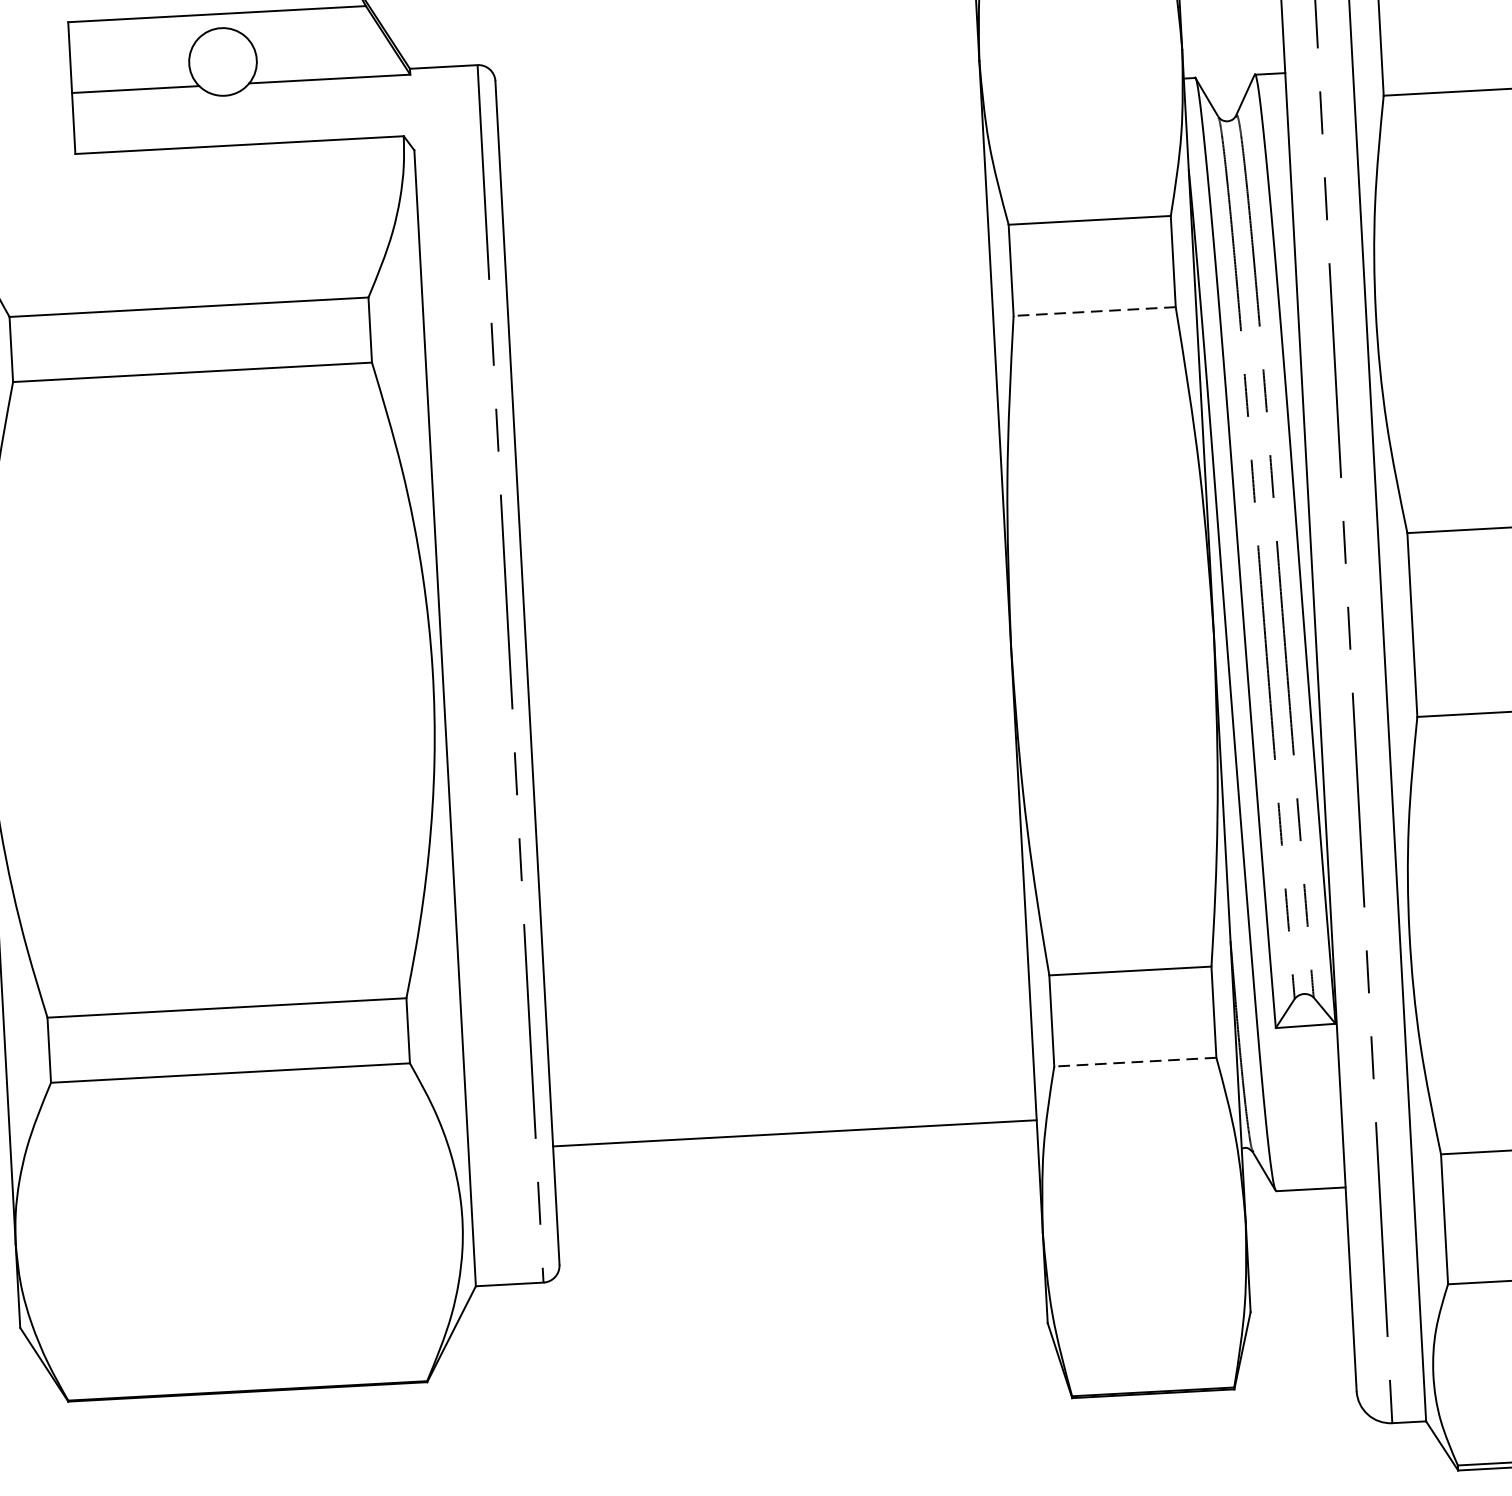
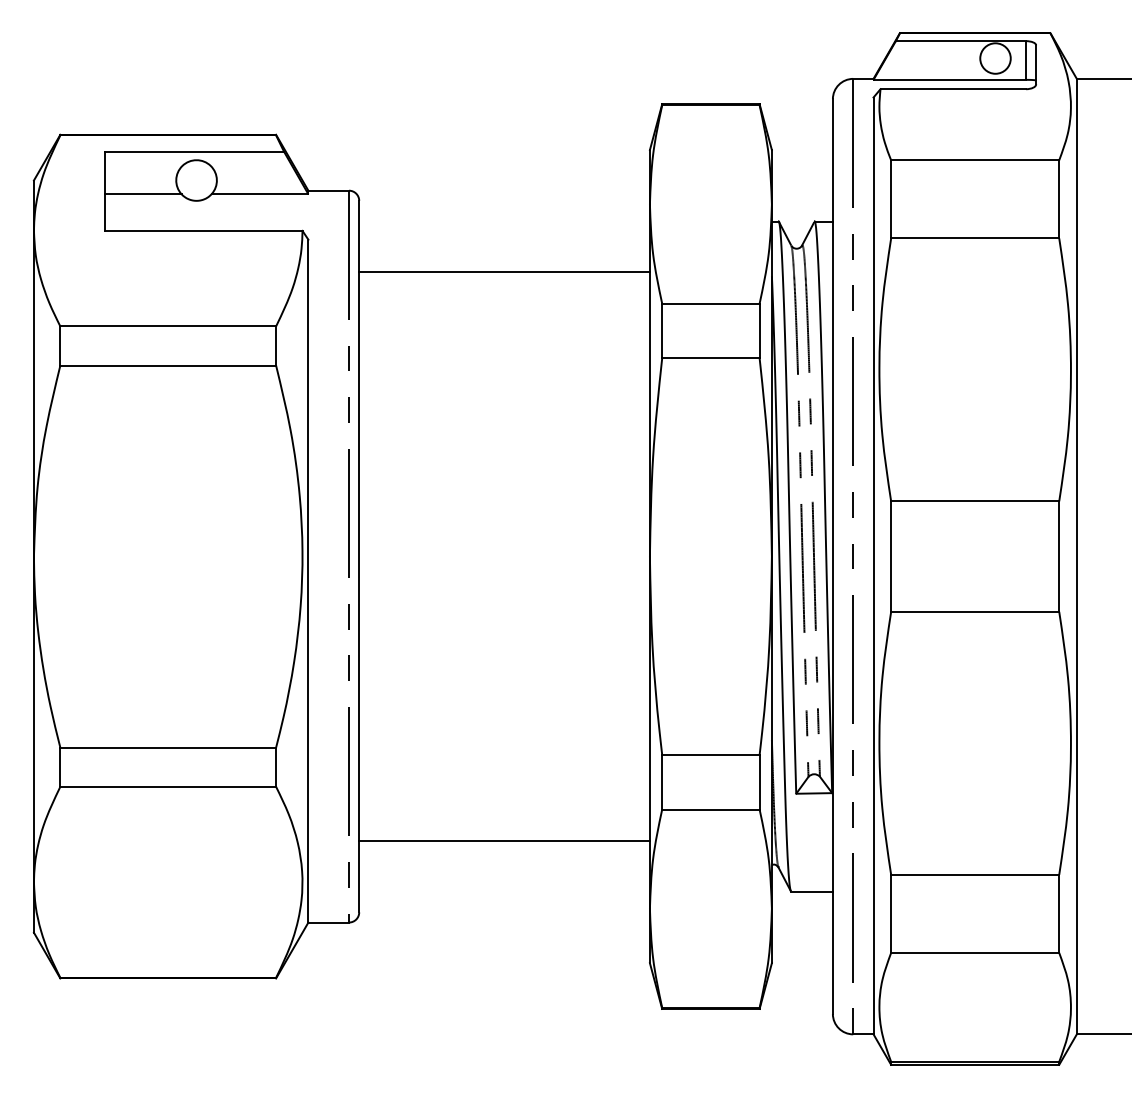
line: (743, 187) -> (504, 272), added
line: (1093, 311) -> (710, 358), dashed -> solid
line: (1134, 1061) -> (710, 809), dashed -> solid

